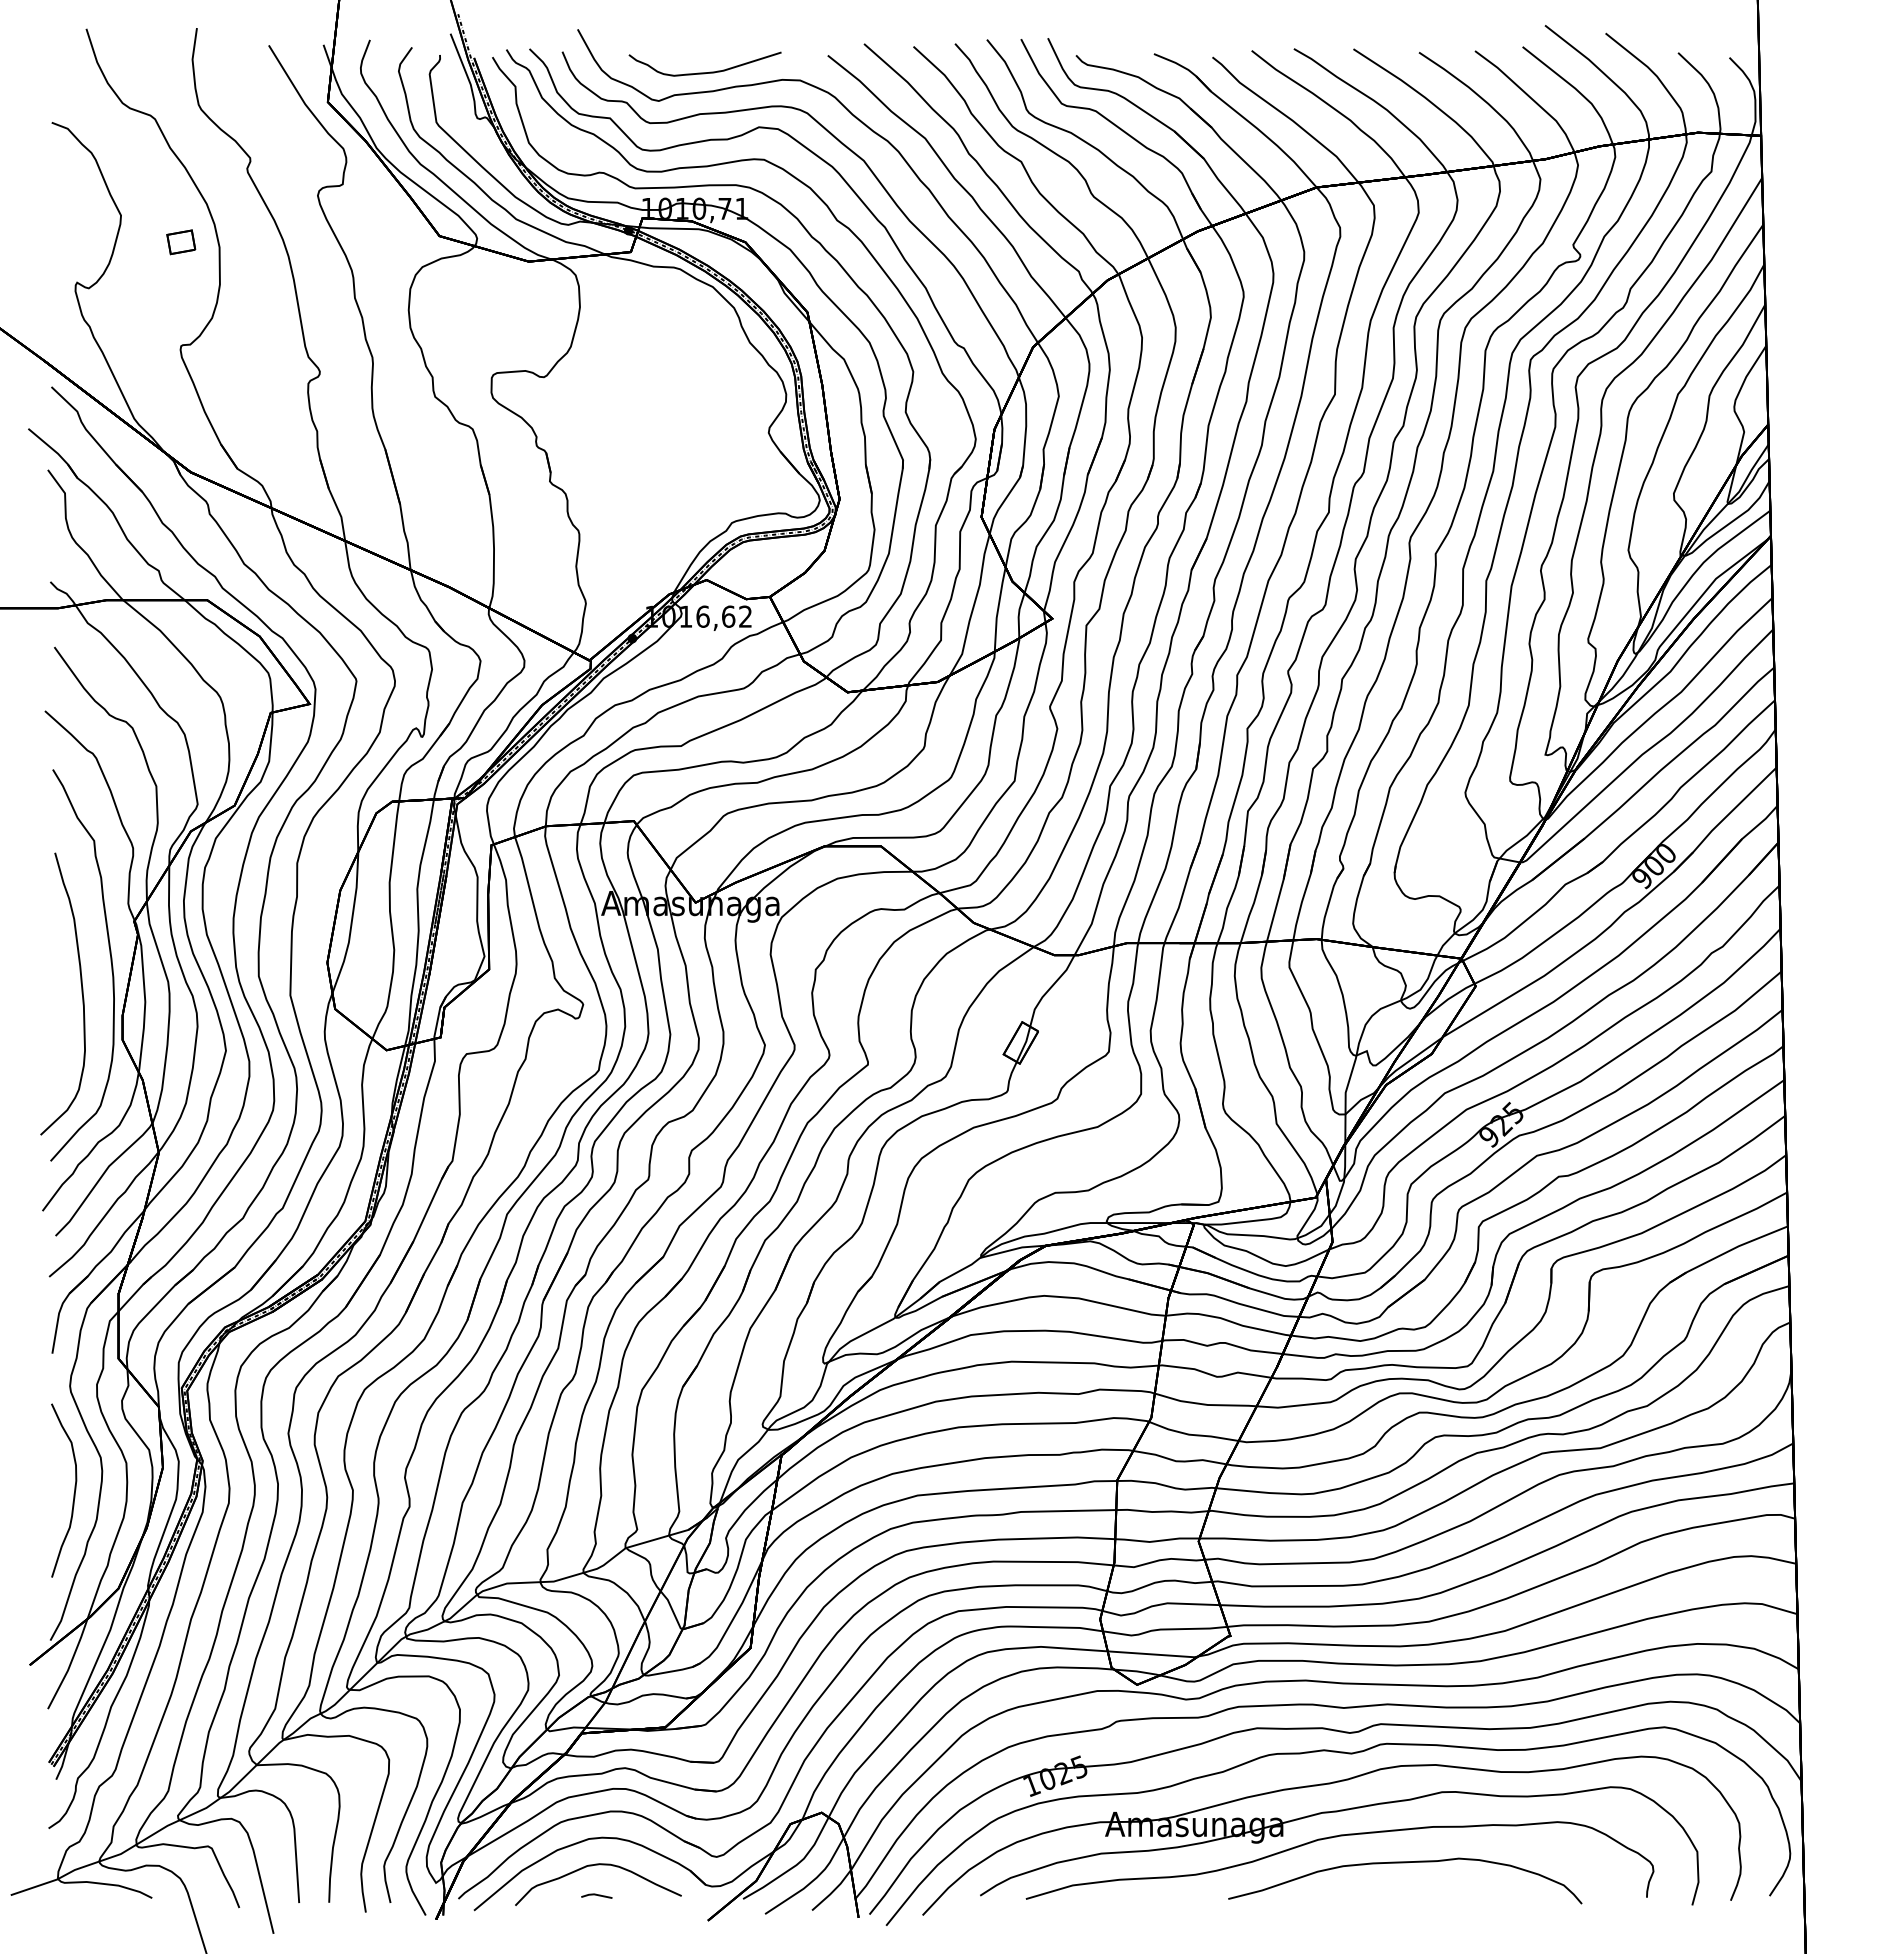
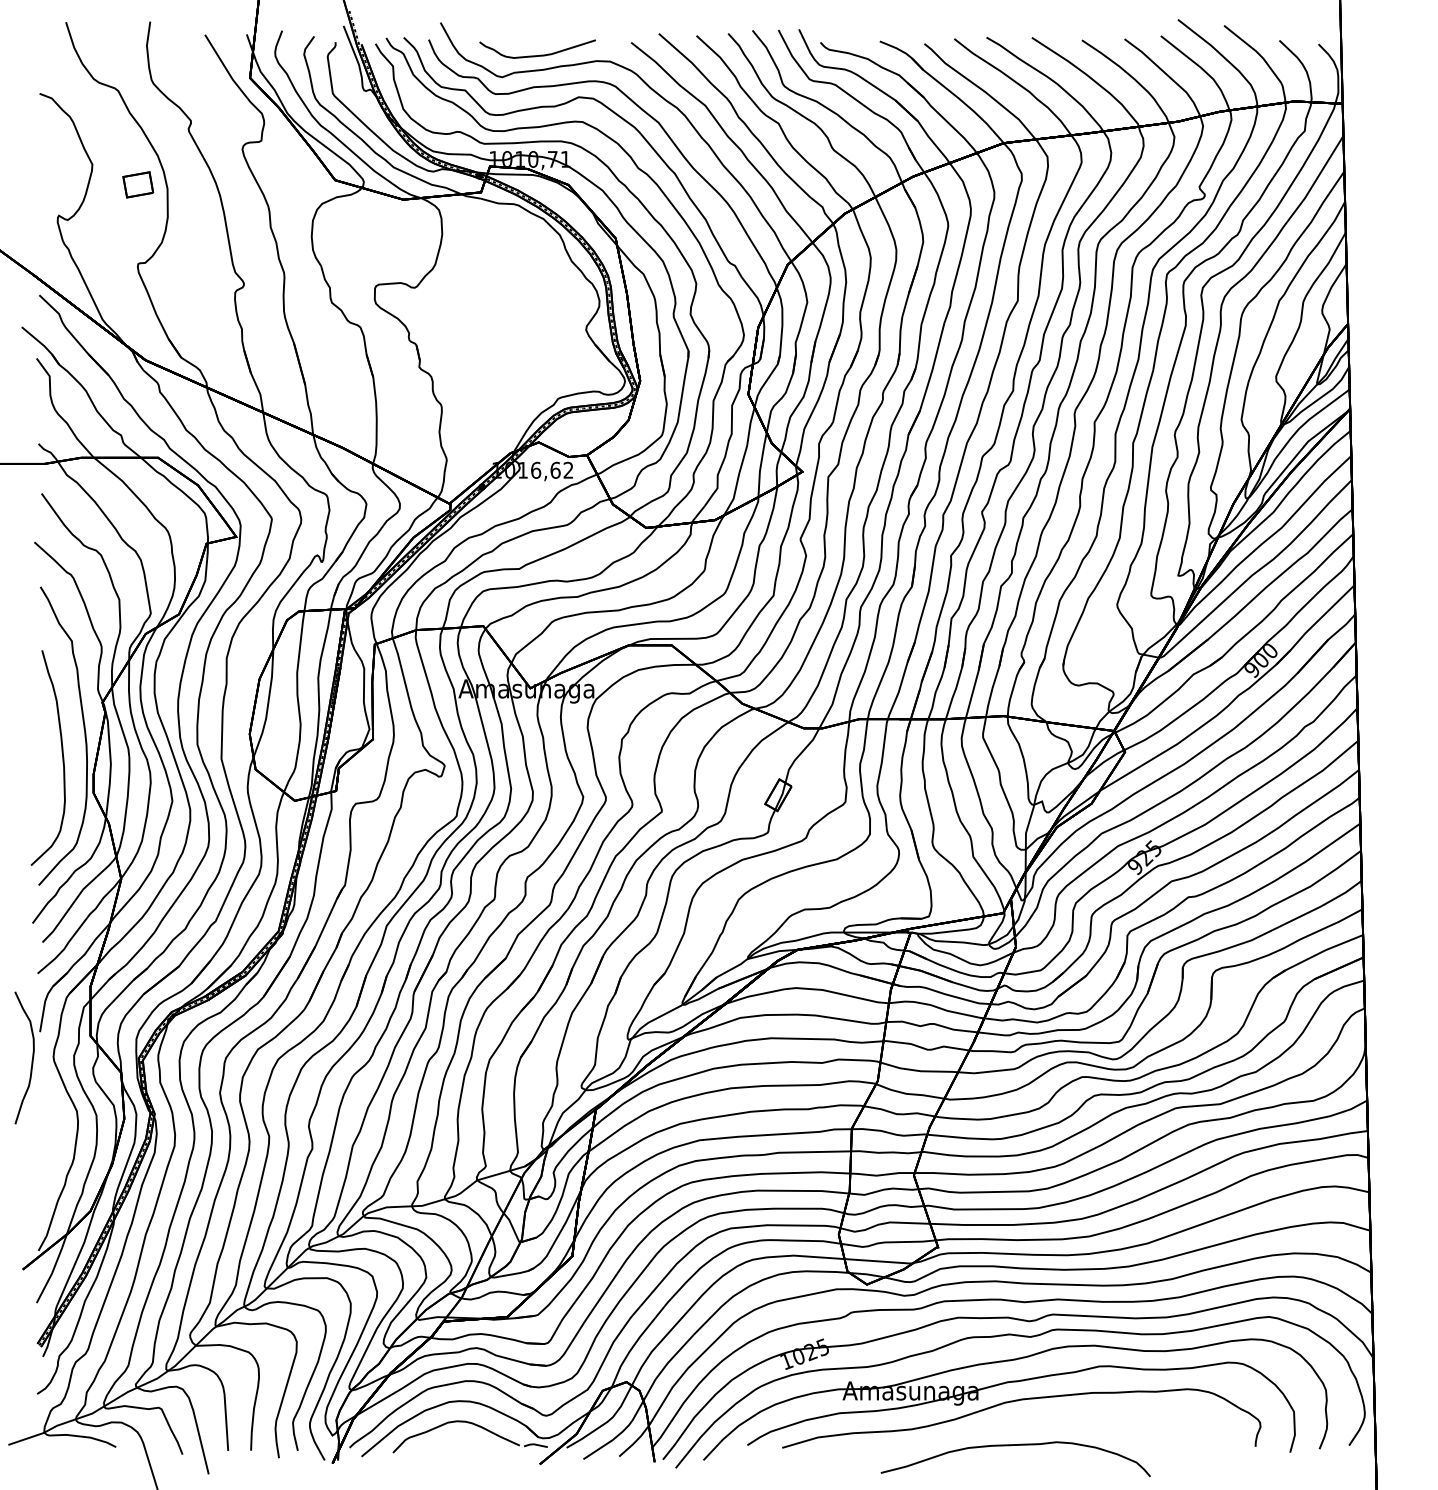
part: (181, 242) -> (138, 185), size x1.4
curve: (73, 1493) -> (31, 1060), moved
curve: (1405, 1863) -> (1015, 1445), moved
line: (596, 1895) -> (535, 1445), moved

